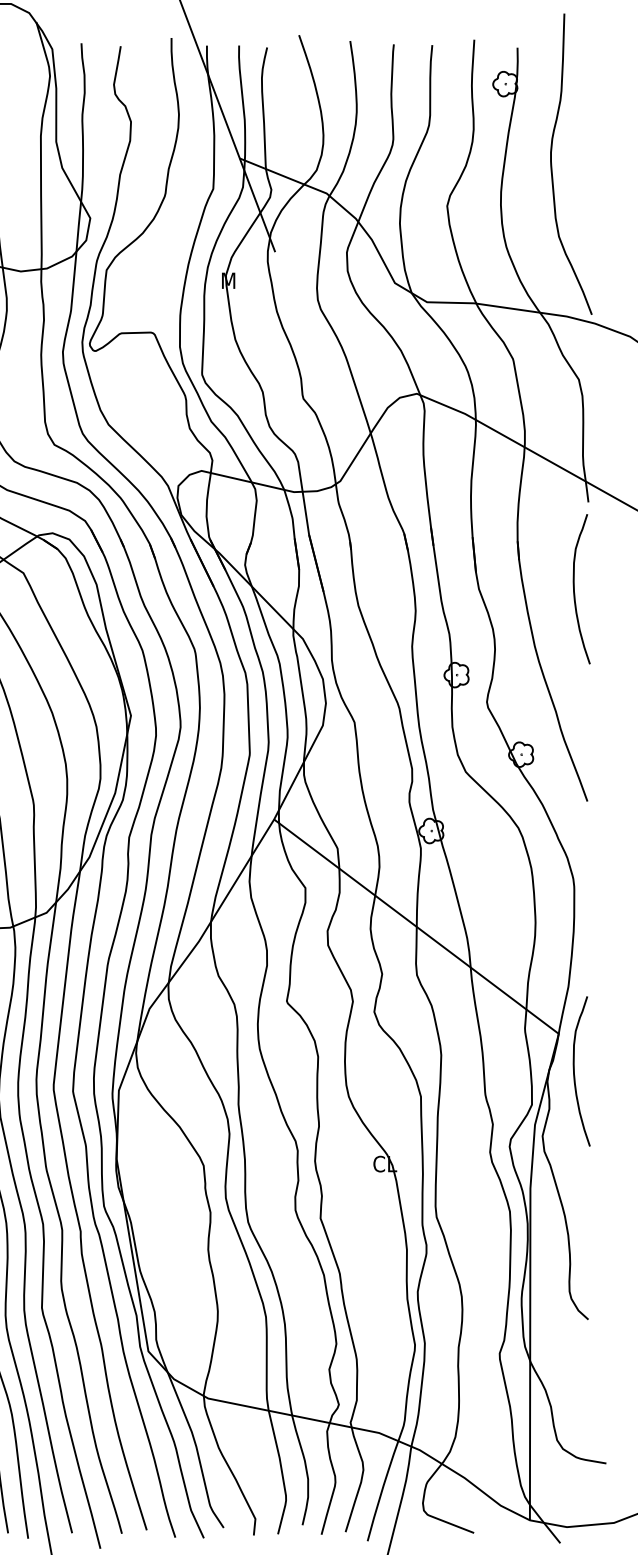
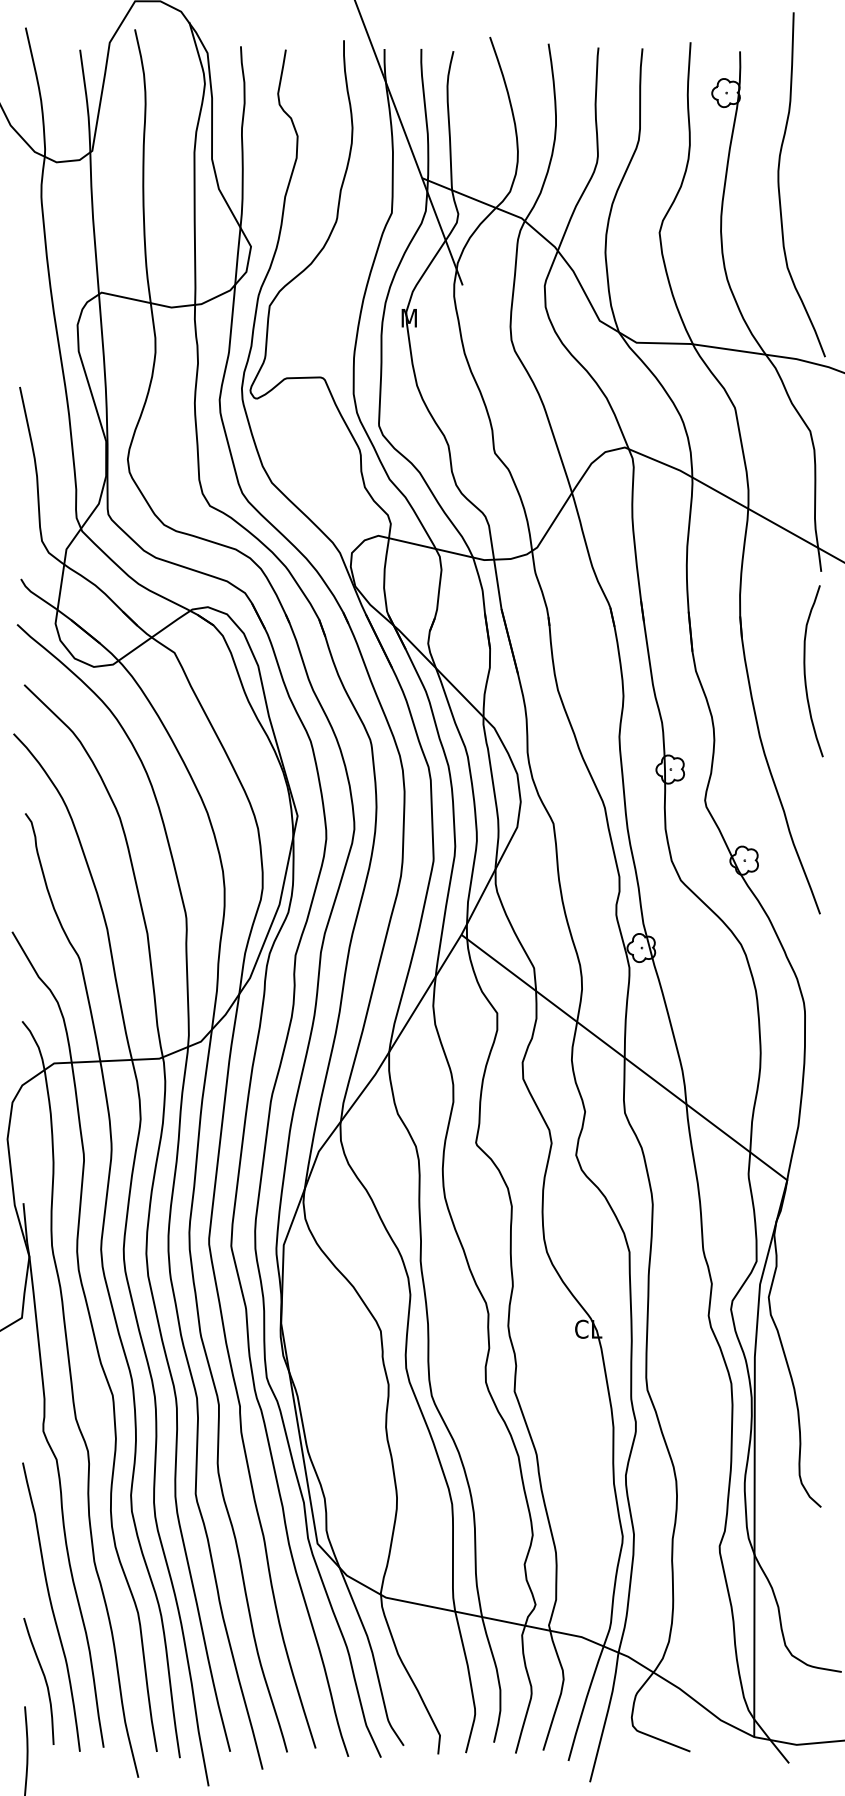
curve: (574, 1071) -> (805, 1223), removed

